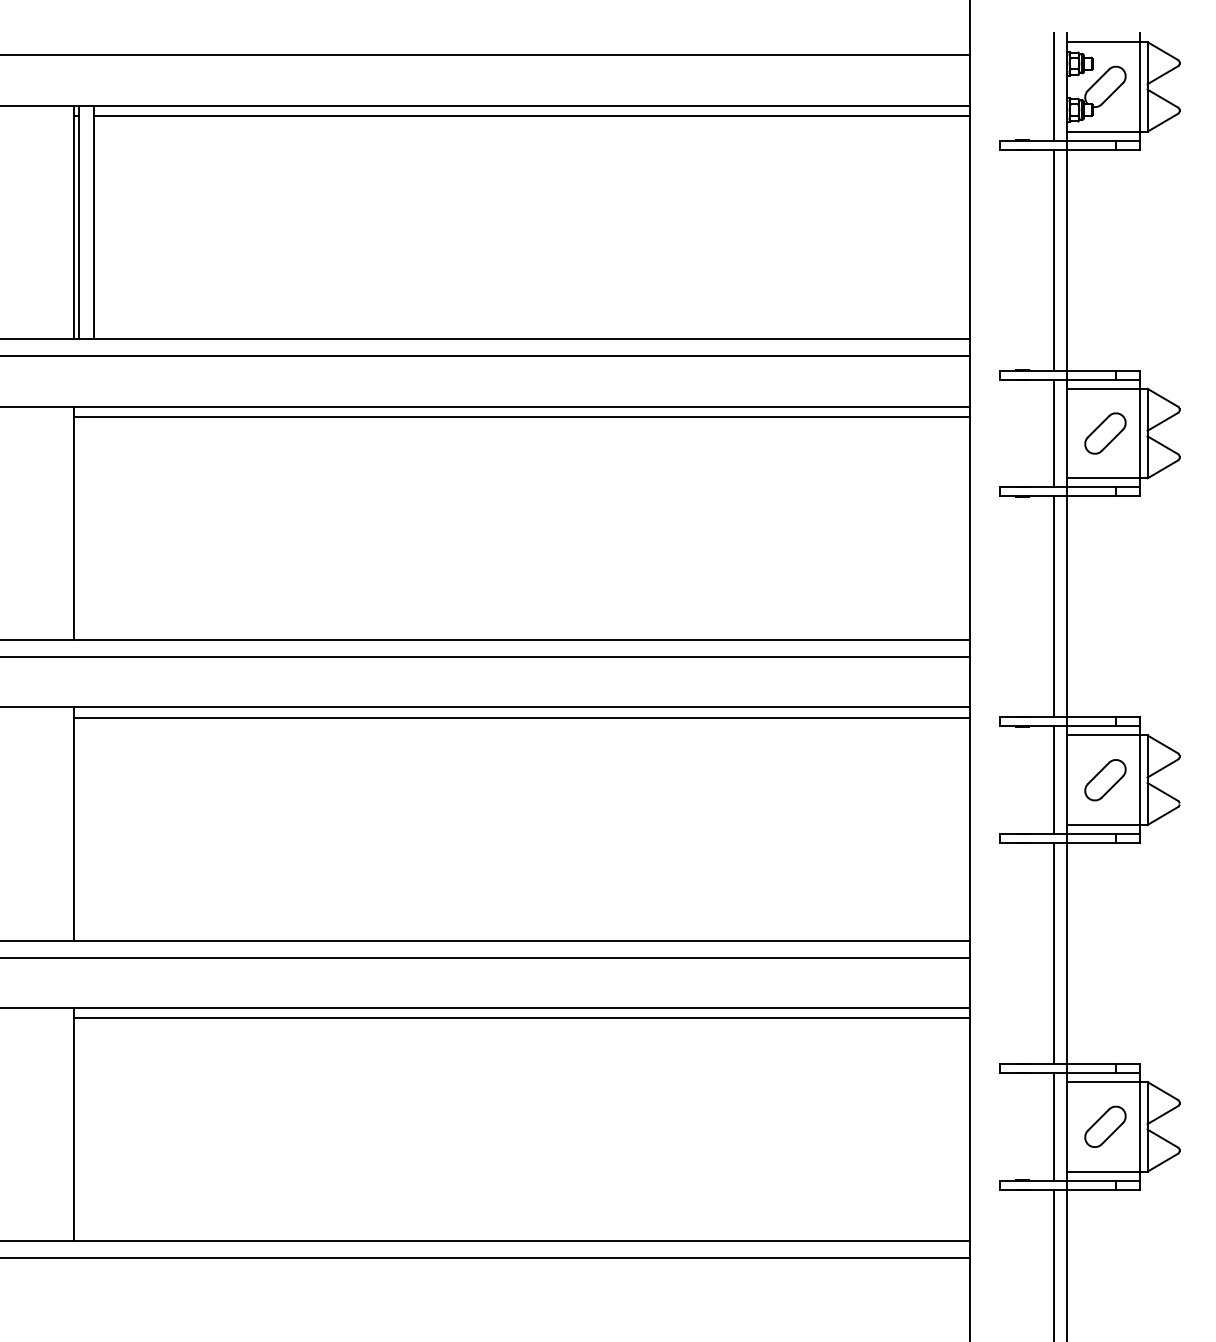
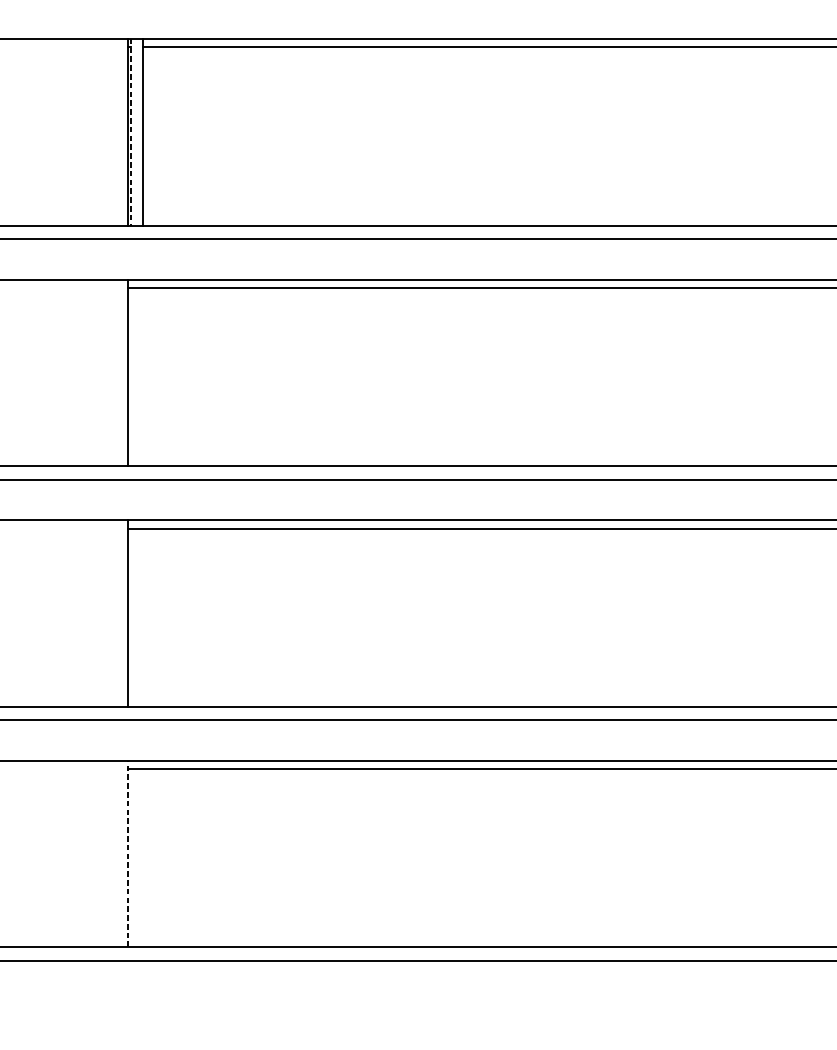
line: (78, 222) -> (131, 132), solid -> dashed
line: (74, 1124) -> (127, 853), solid -> dashed

